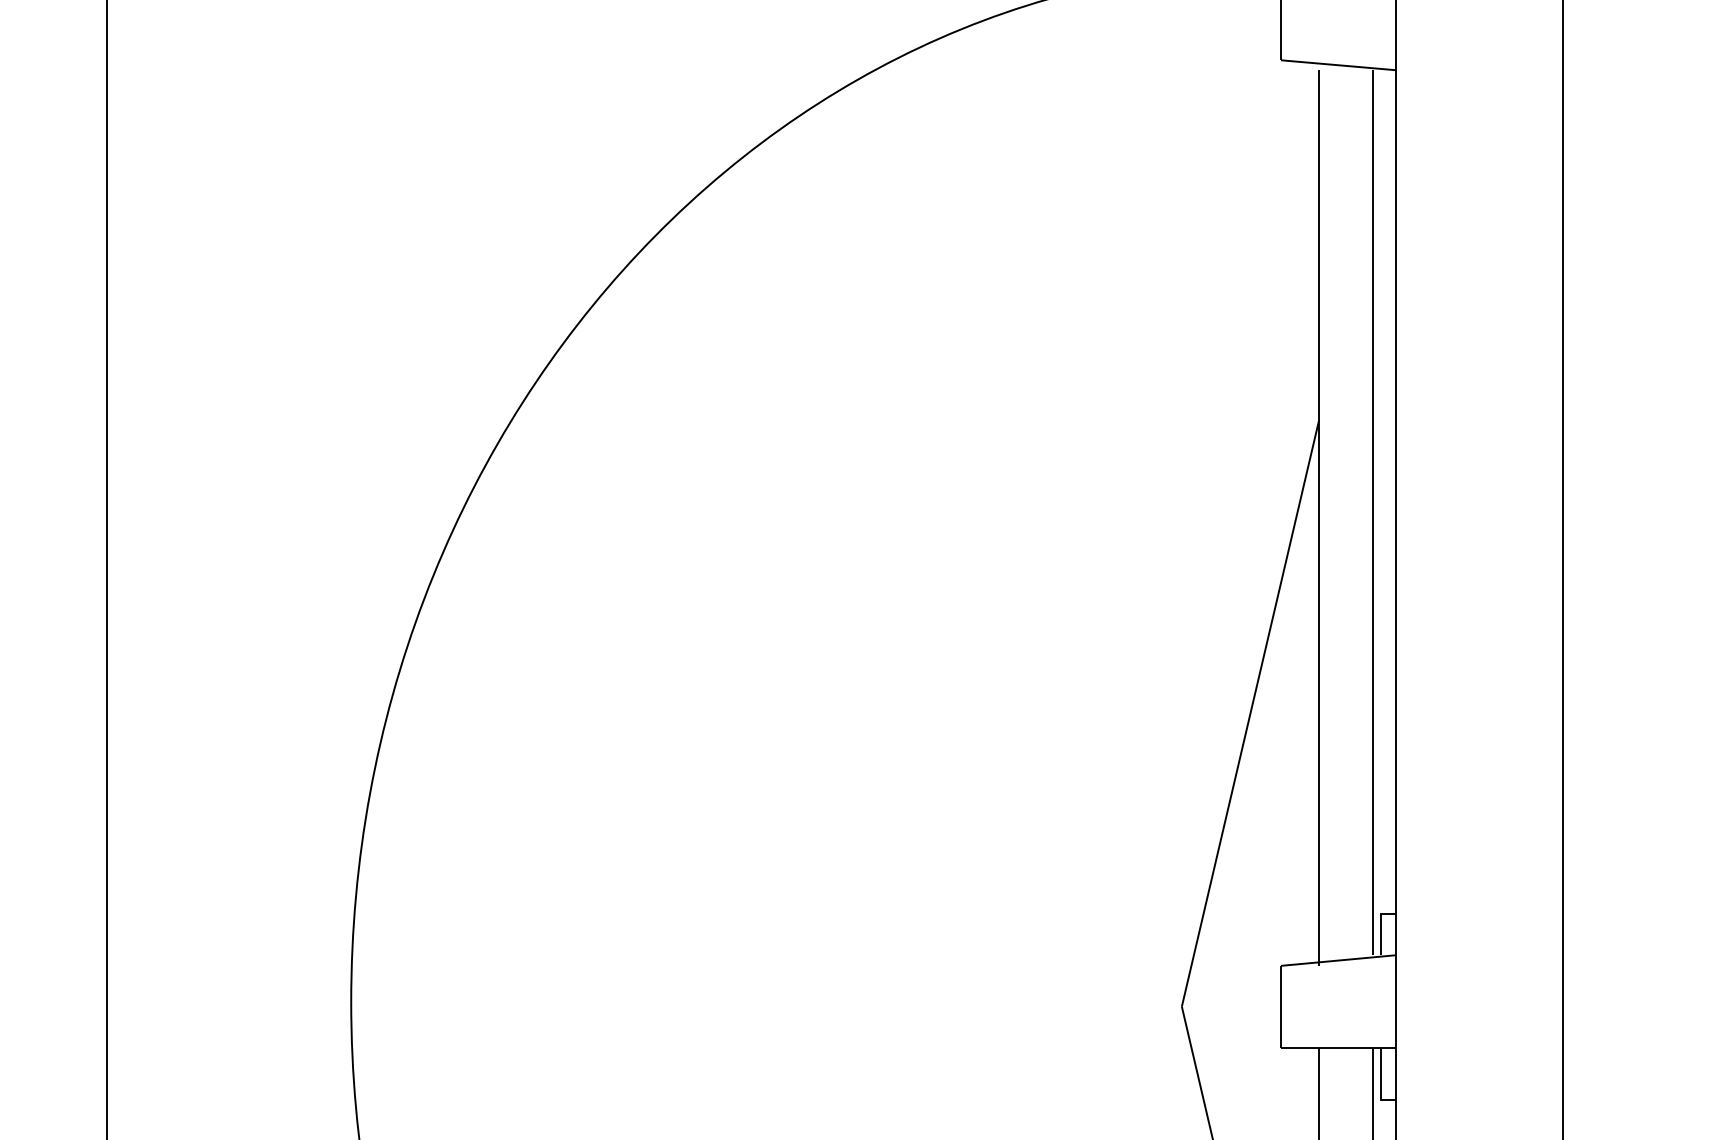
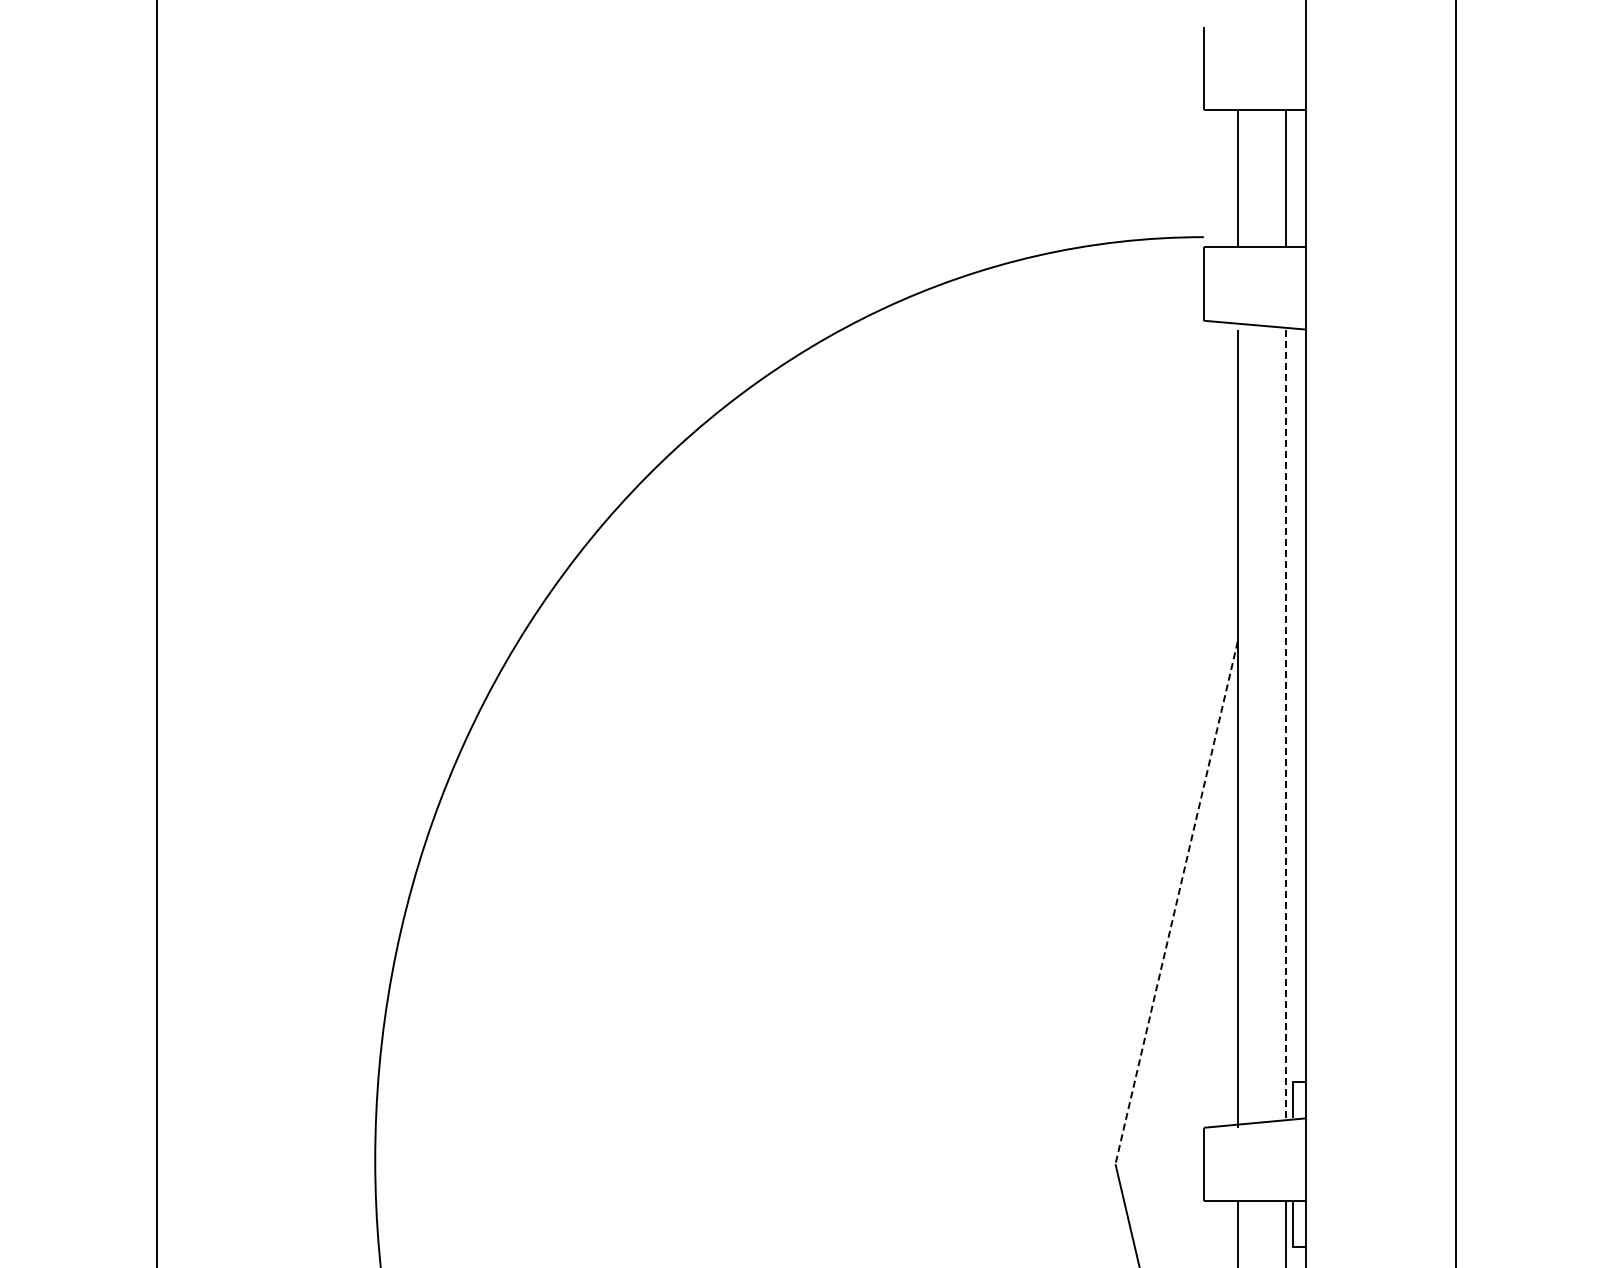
line: (1373, 512) -> (1286, 723), solid -> dashed
line: (1250, 714) -> (1176, 903), solid -> dashed

